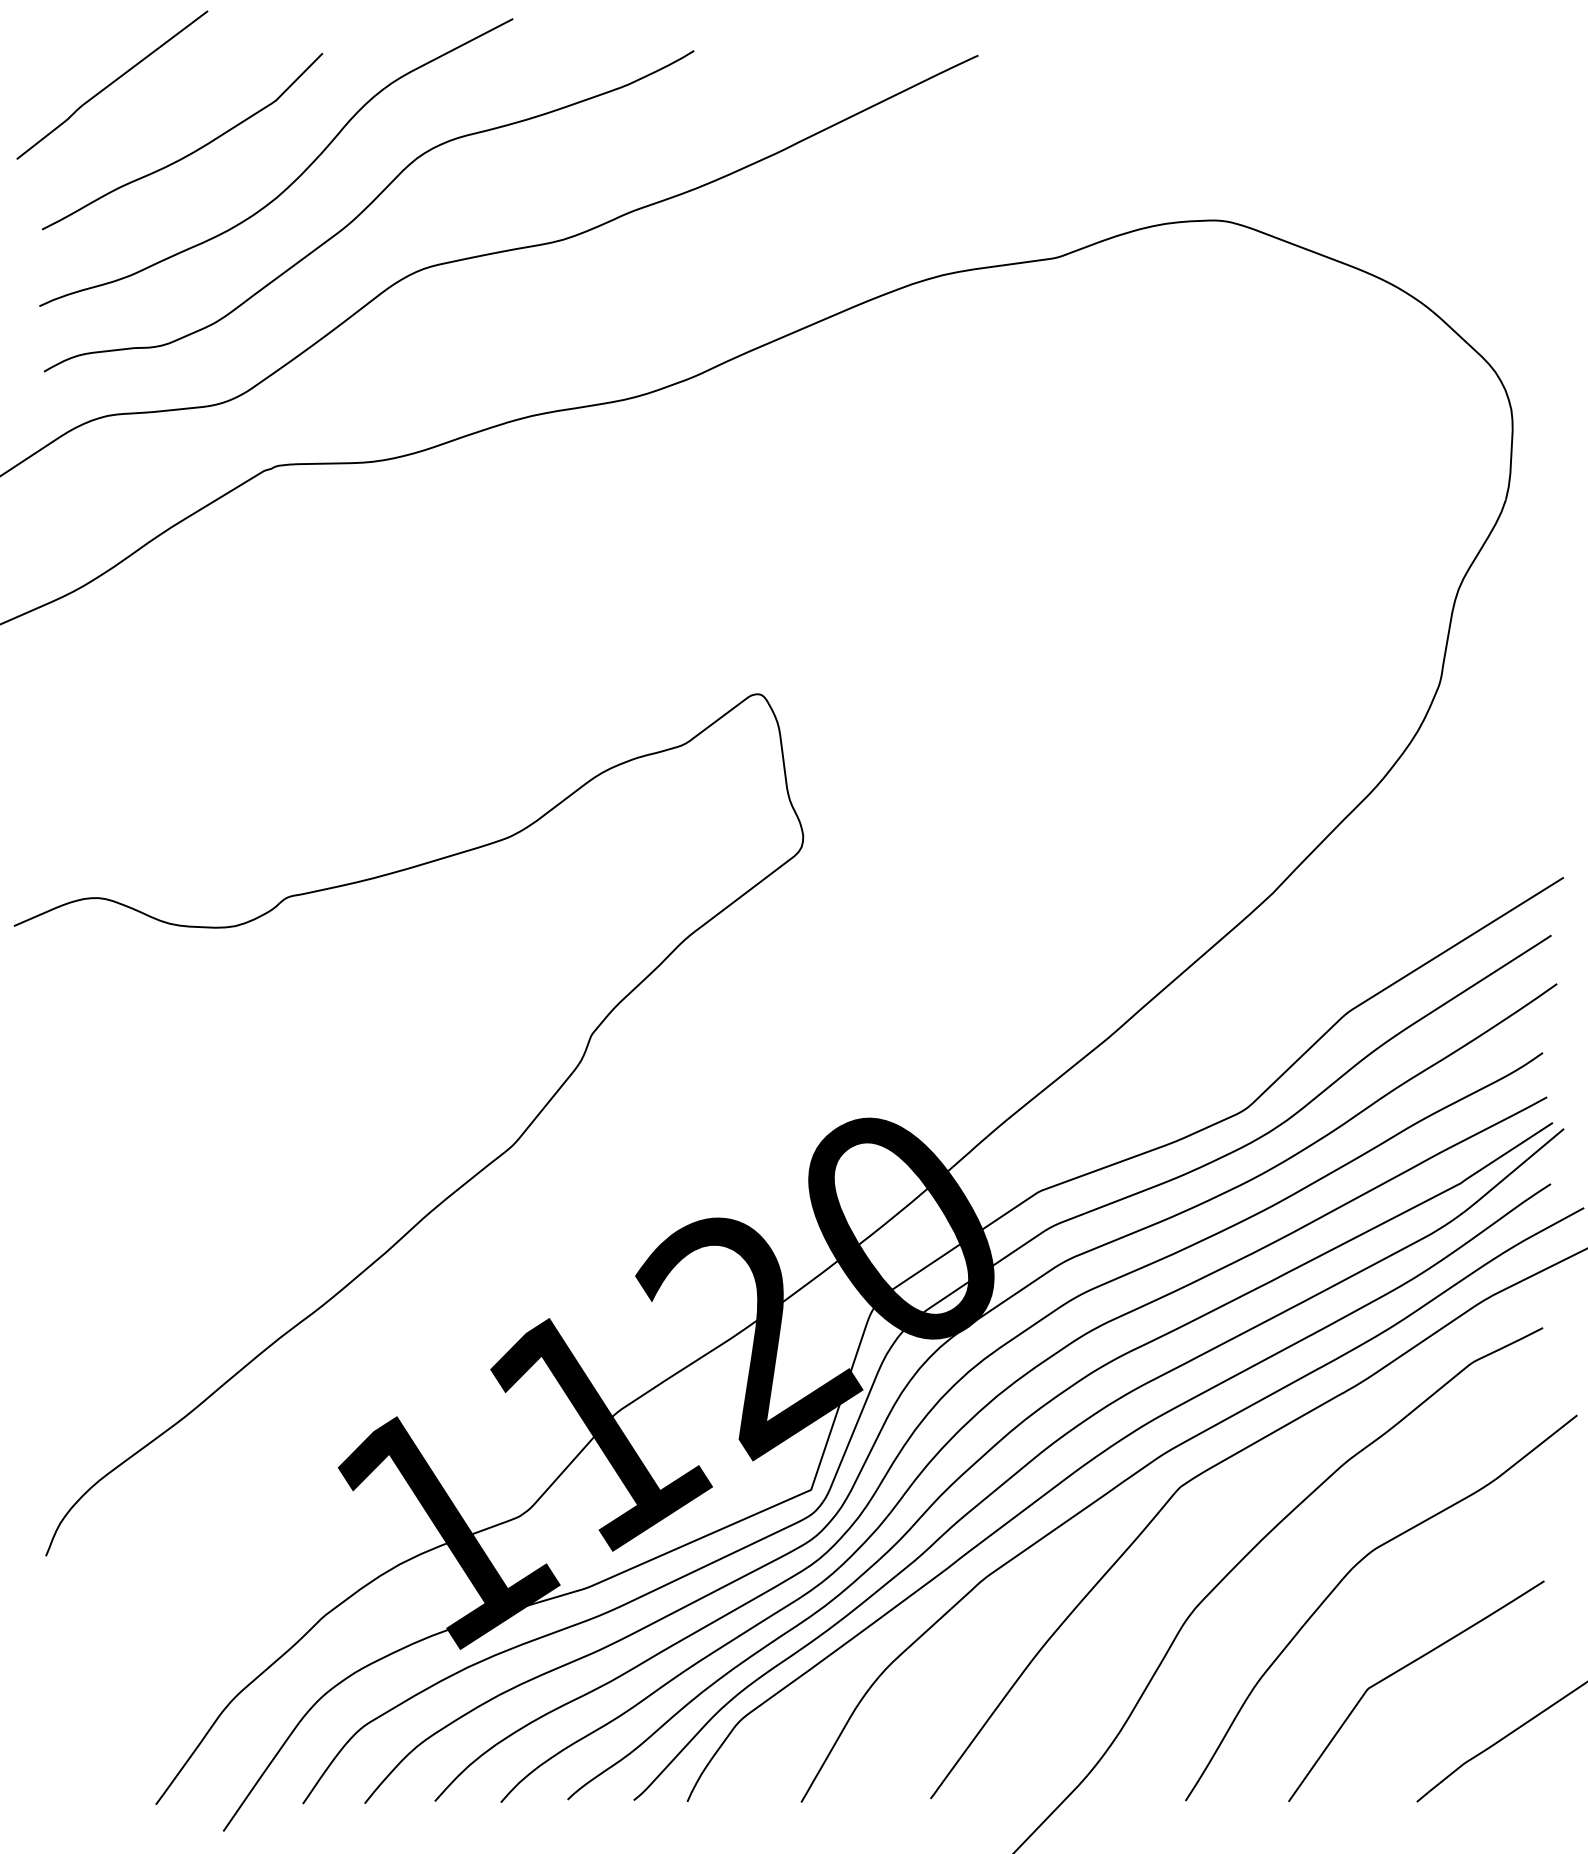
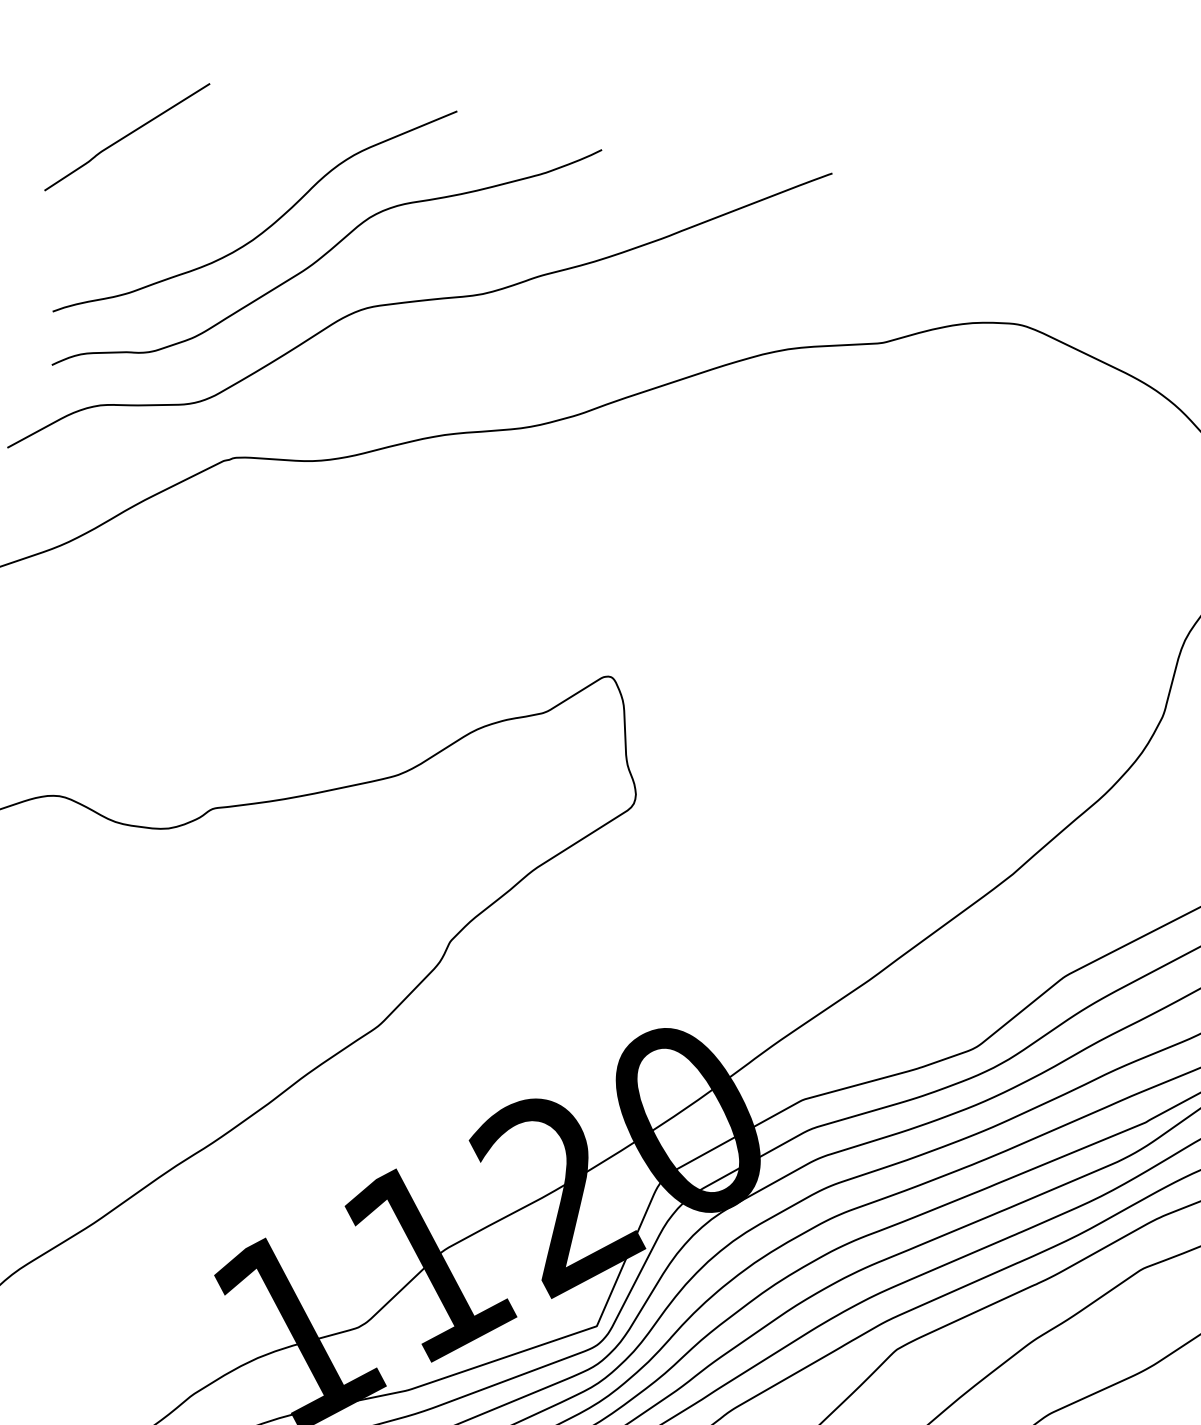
curve: (189, 153) -> (185, 198), removed

